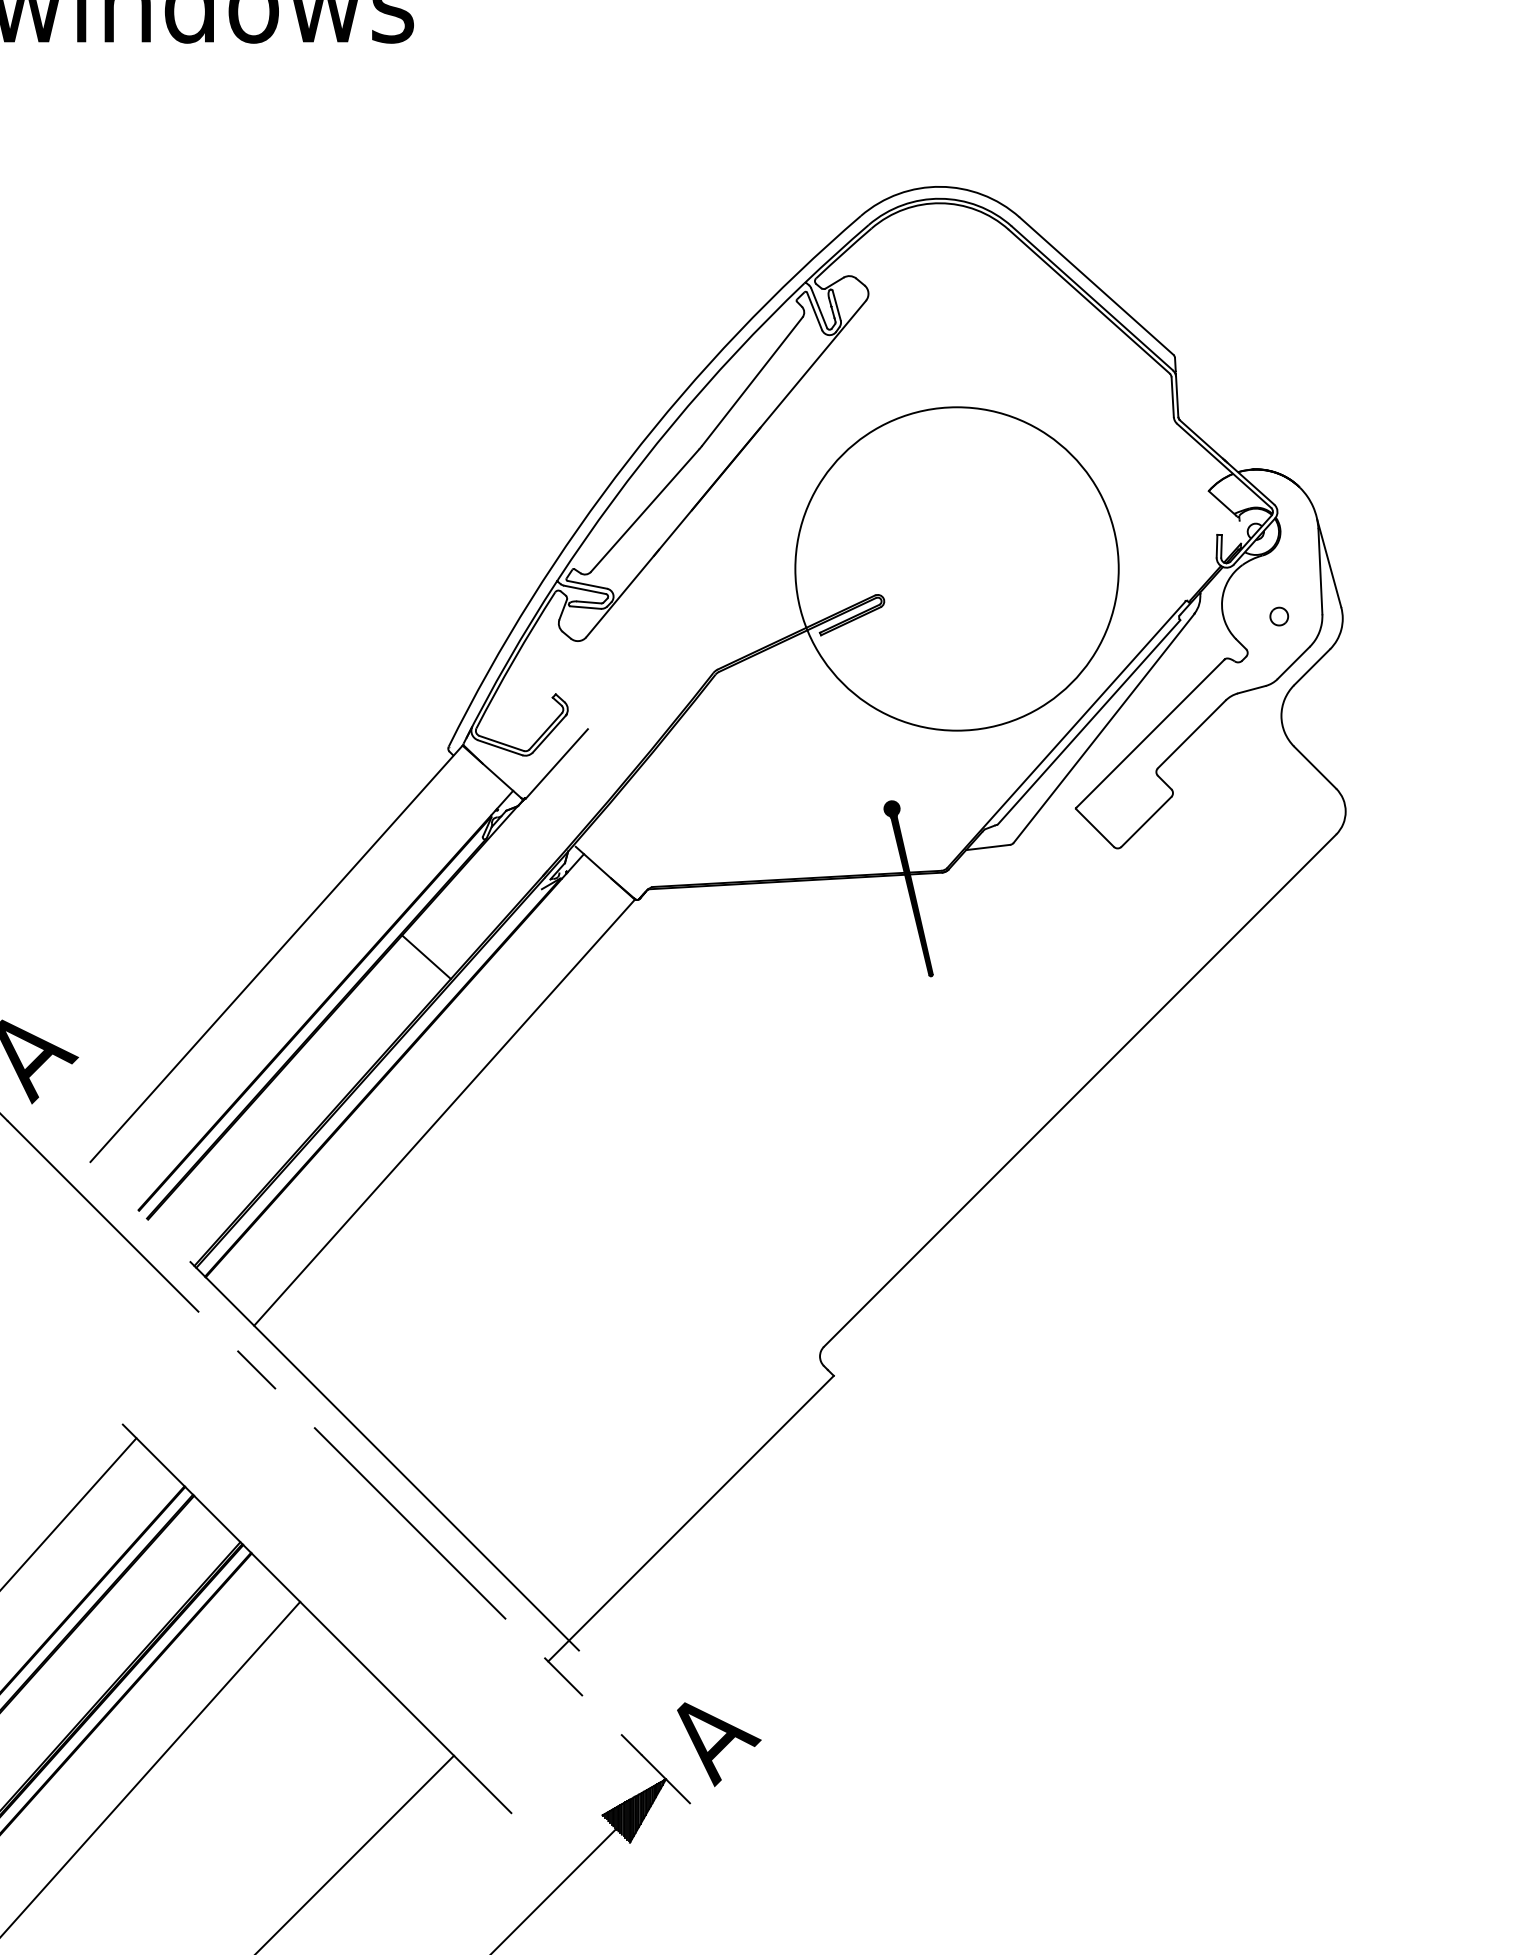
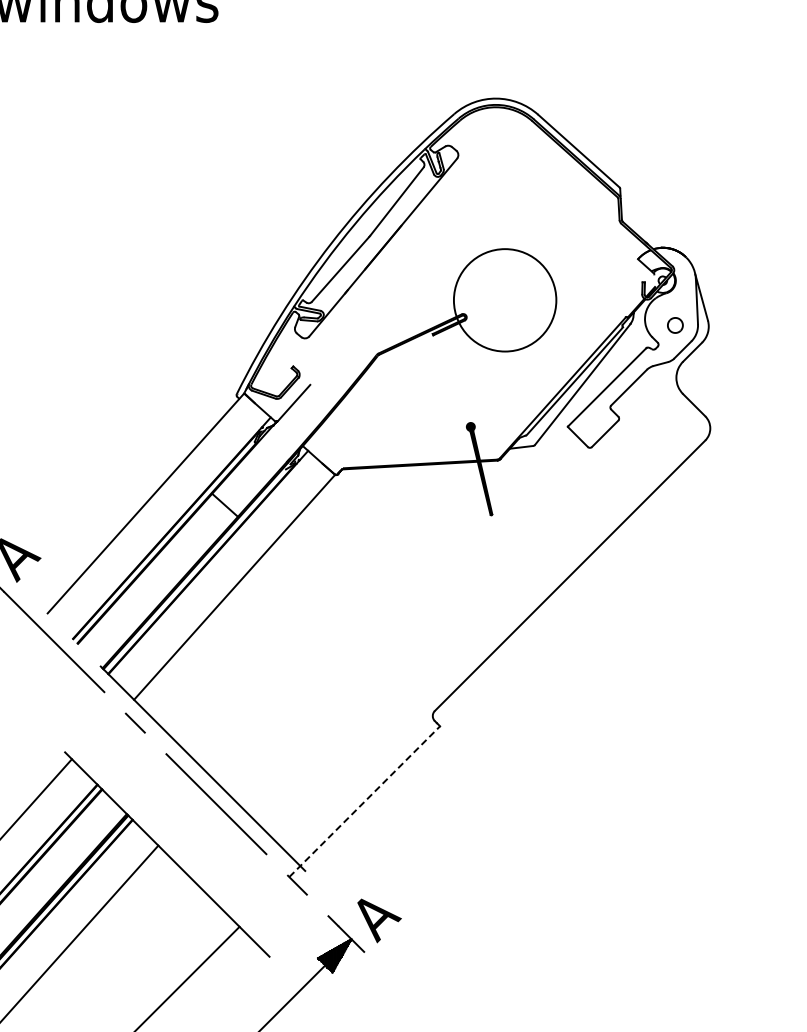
circle: (955, 567) -> (504, 299), size x0.6
part: (1277, 616) -> (674, 325), size x1.6
line: (690, 1518) -> (364, 801), solid -> dashed

